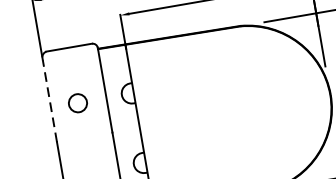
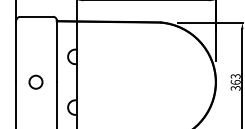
line: (50, 101) -> (16, 52), dashed -> solid
circle: (77, 102) -> (35, 81), moved

